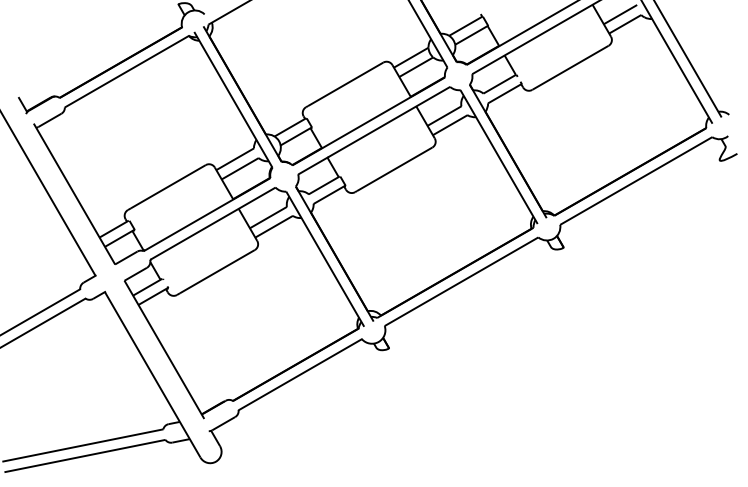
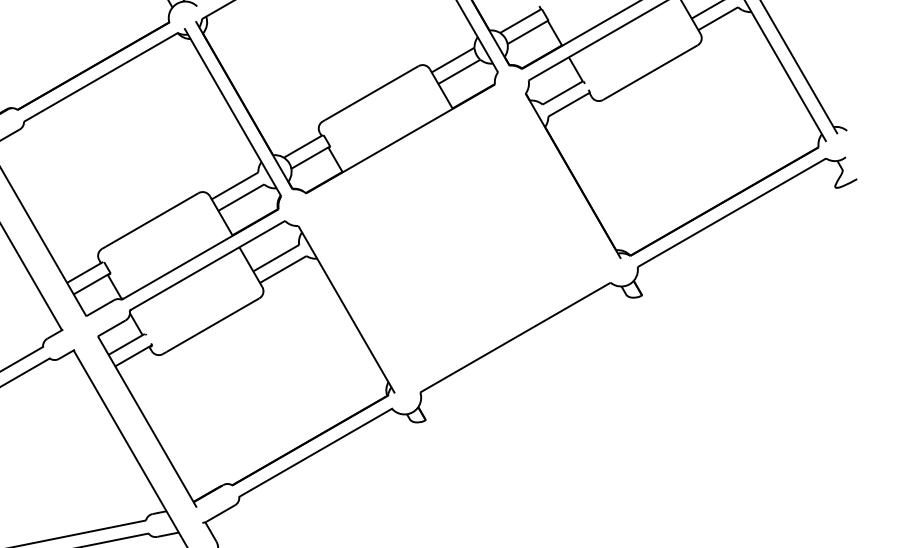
part: (416, 203) -> (459, 240), removed

